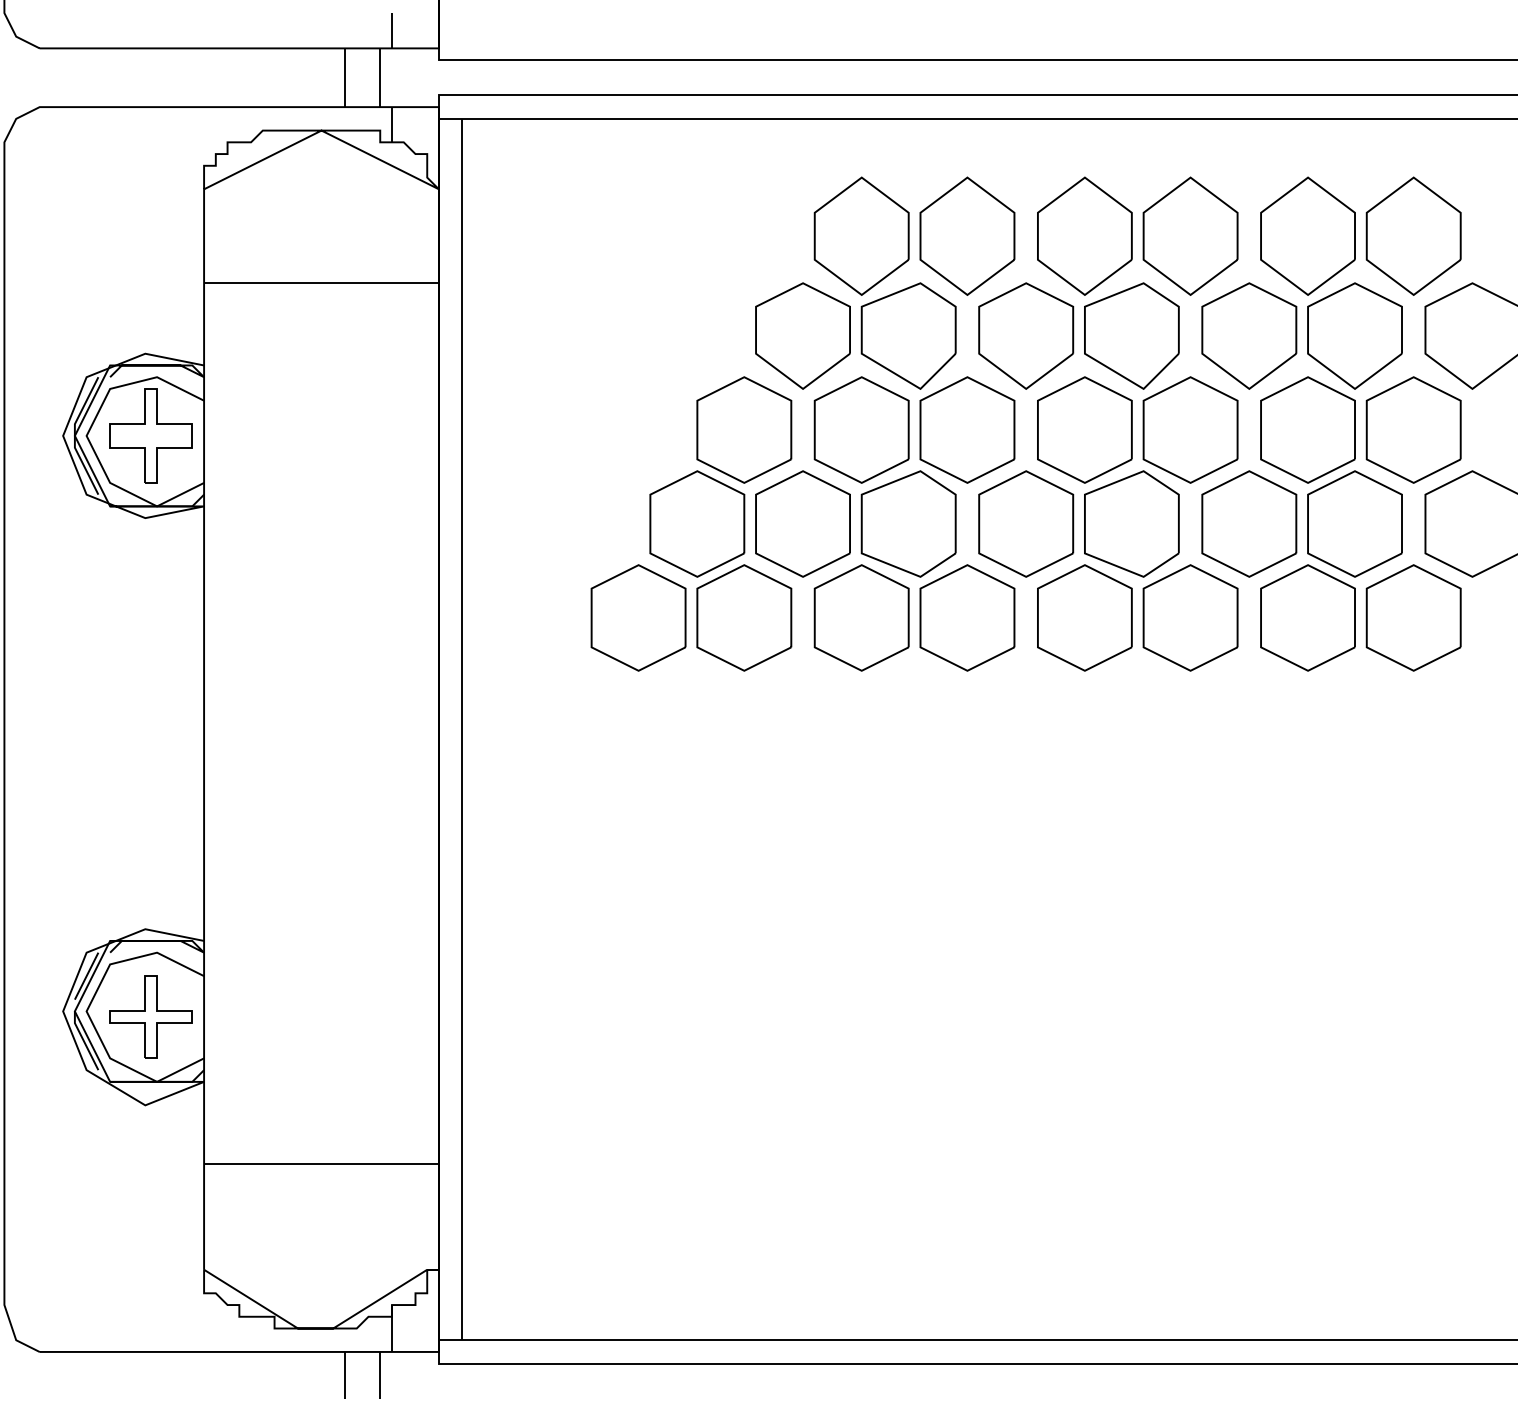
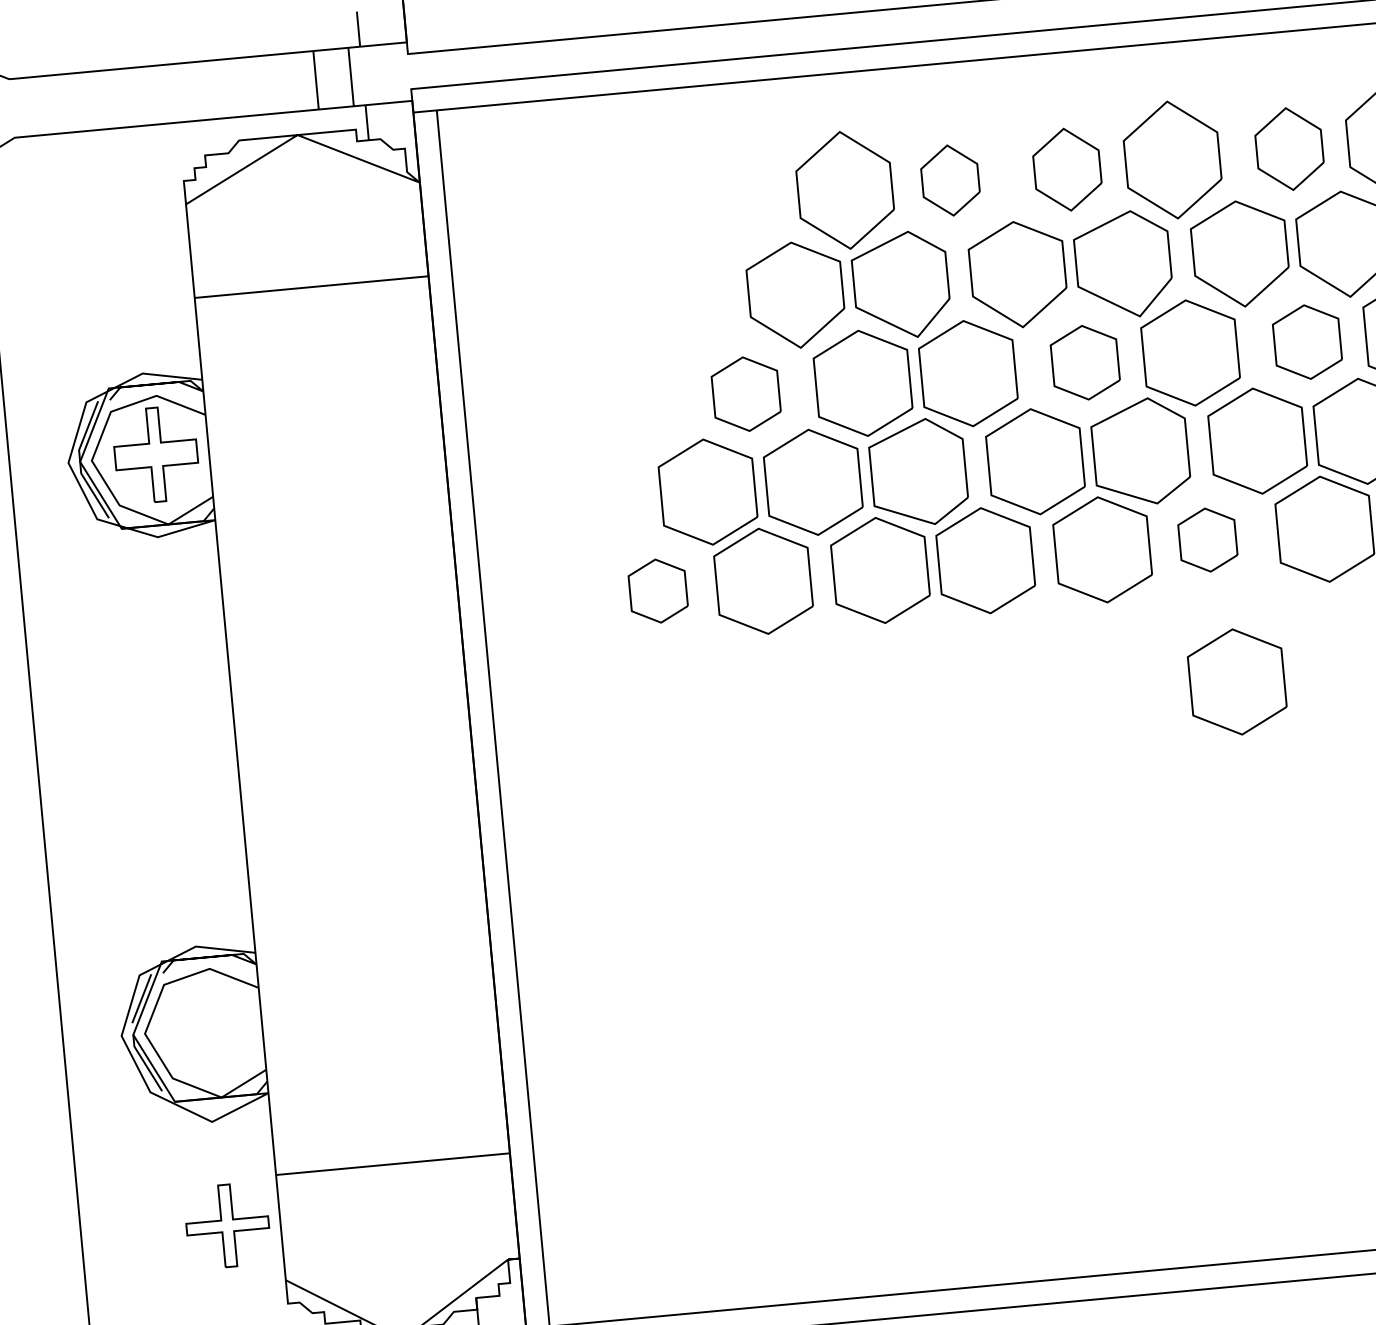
part: (967, 235) -> (950, 179), size x0.6
part: (1084, 235) -> (1066, 169), size x0.7
part: (1307, 235) -> (1288, 148), size x0.7
part: (744, 429) -> (746, 393), size x0.7
part: (1084, 429) -> (1084, 362), size x0.7
part: (1307, 429) -> (1306, 341), size x0.7
part: (638, 617) -> (658, 590), size x0.6
part: (1190, 617) -> (1207, 539), size x0.6
part: (1206, 761) -> (1237, 681), added
part: (150, 1016) -> (226, 1225), moved

